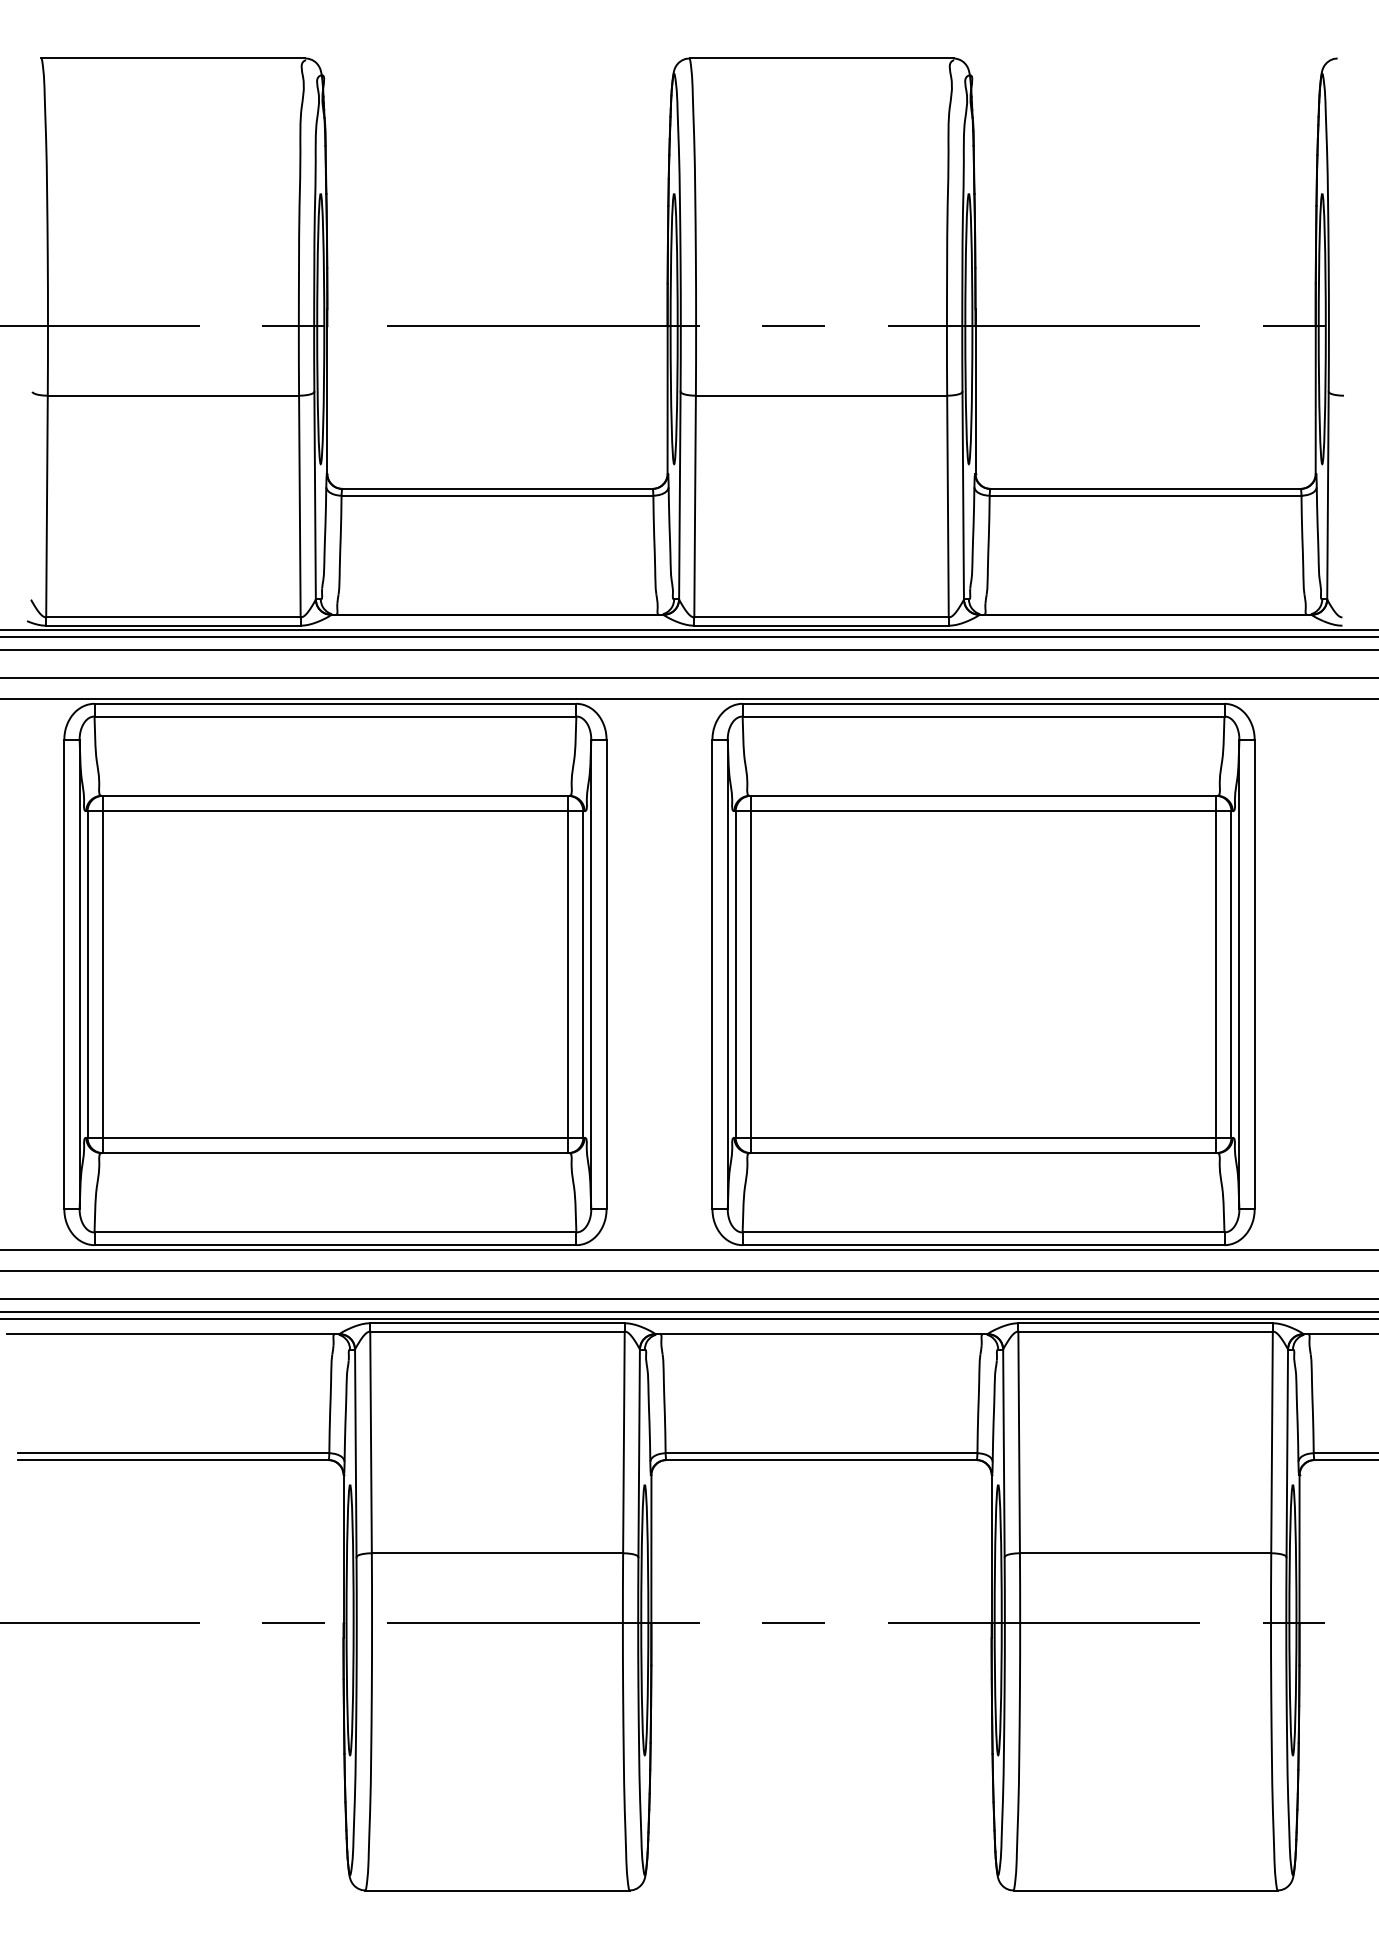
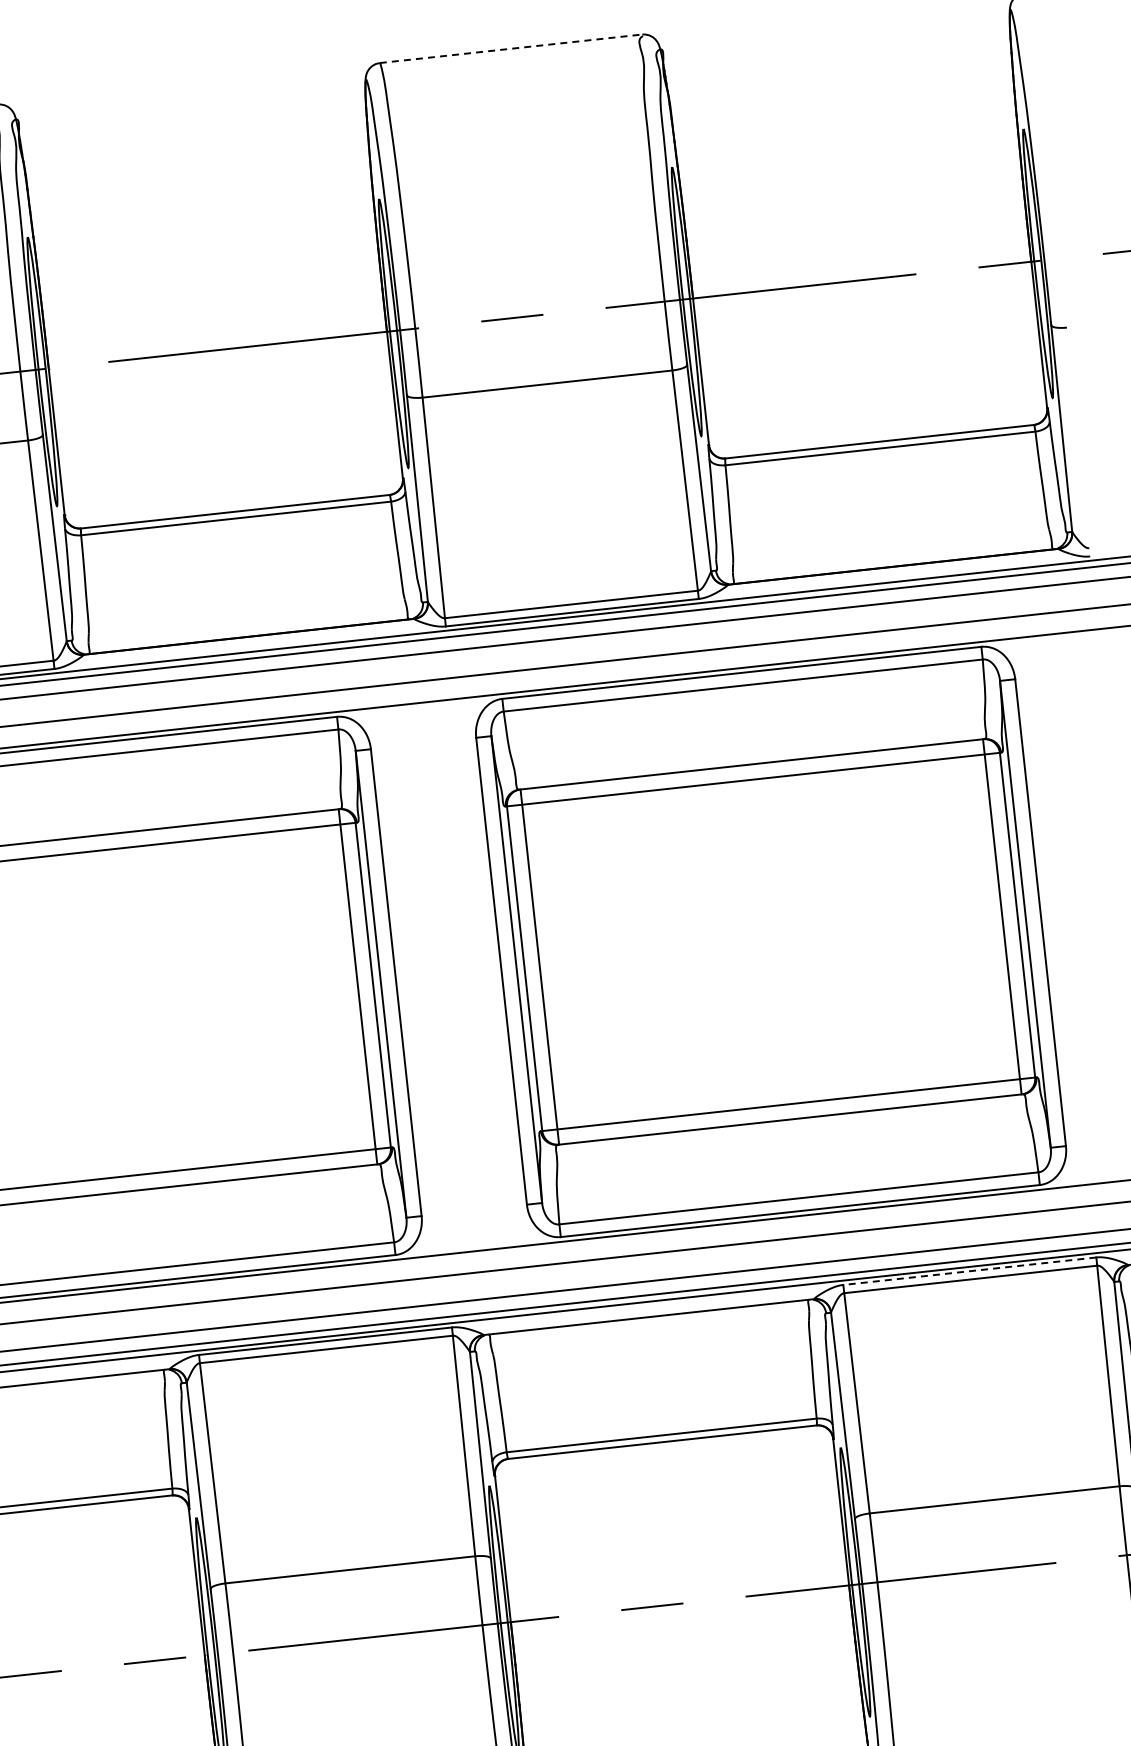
line: (822, 58) -> (512, 48), solid -> dashed
line: (1145, 1323) -> (969, 1271), solid -> dashed

